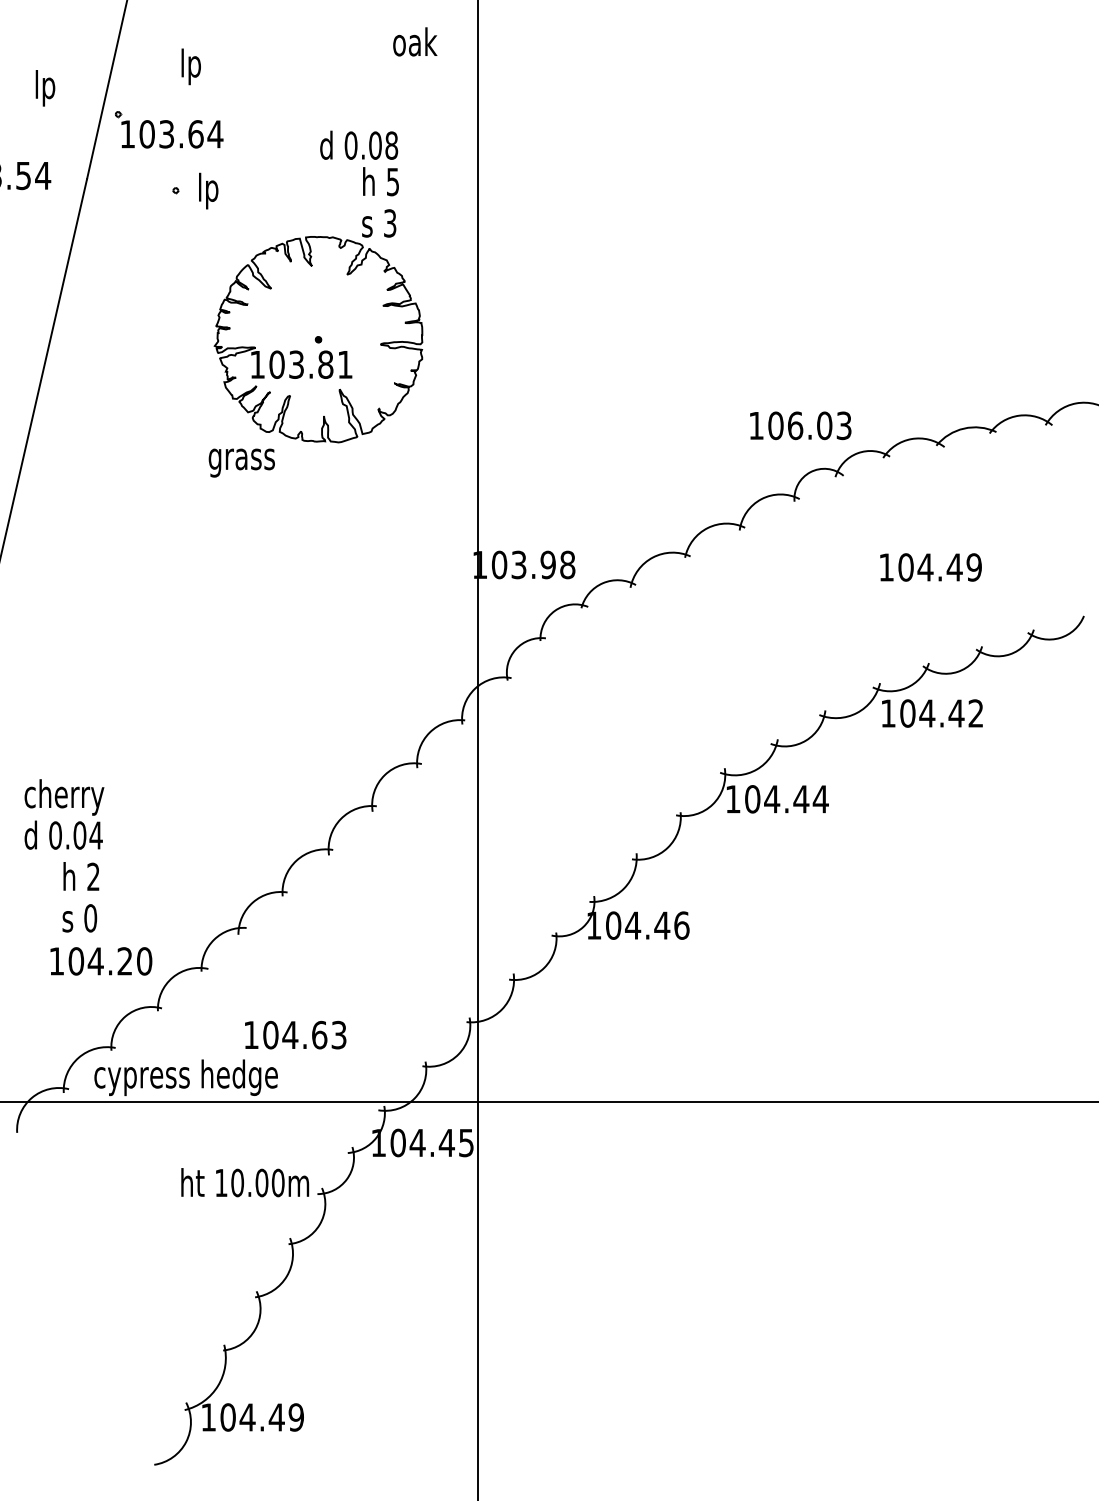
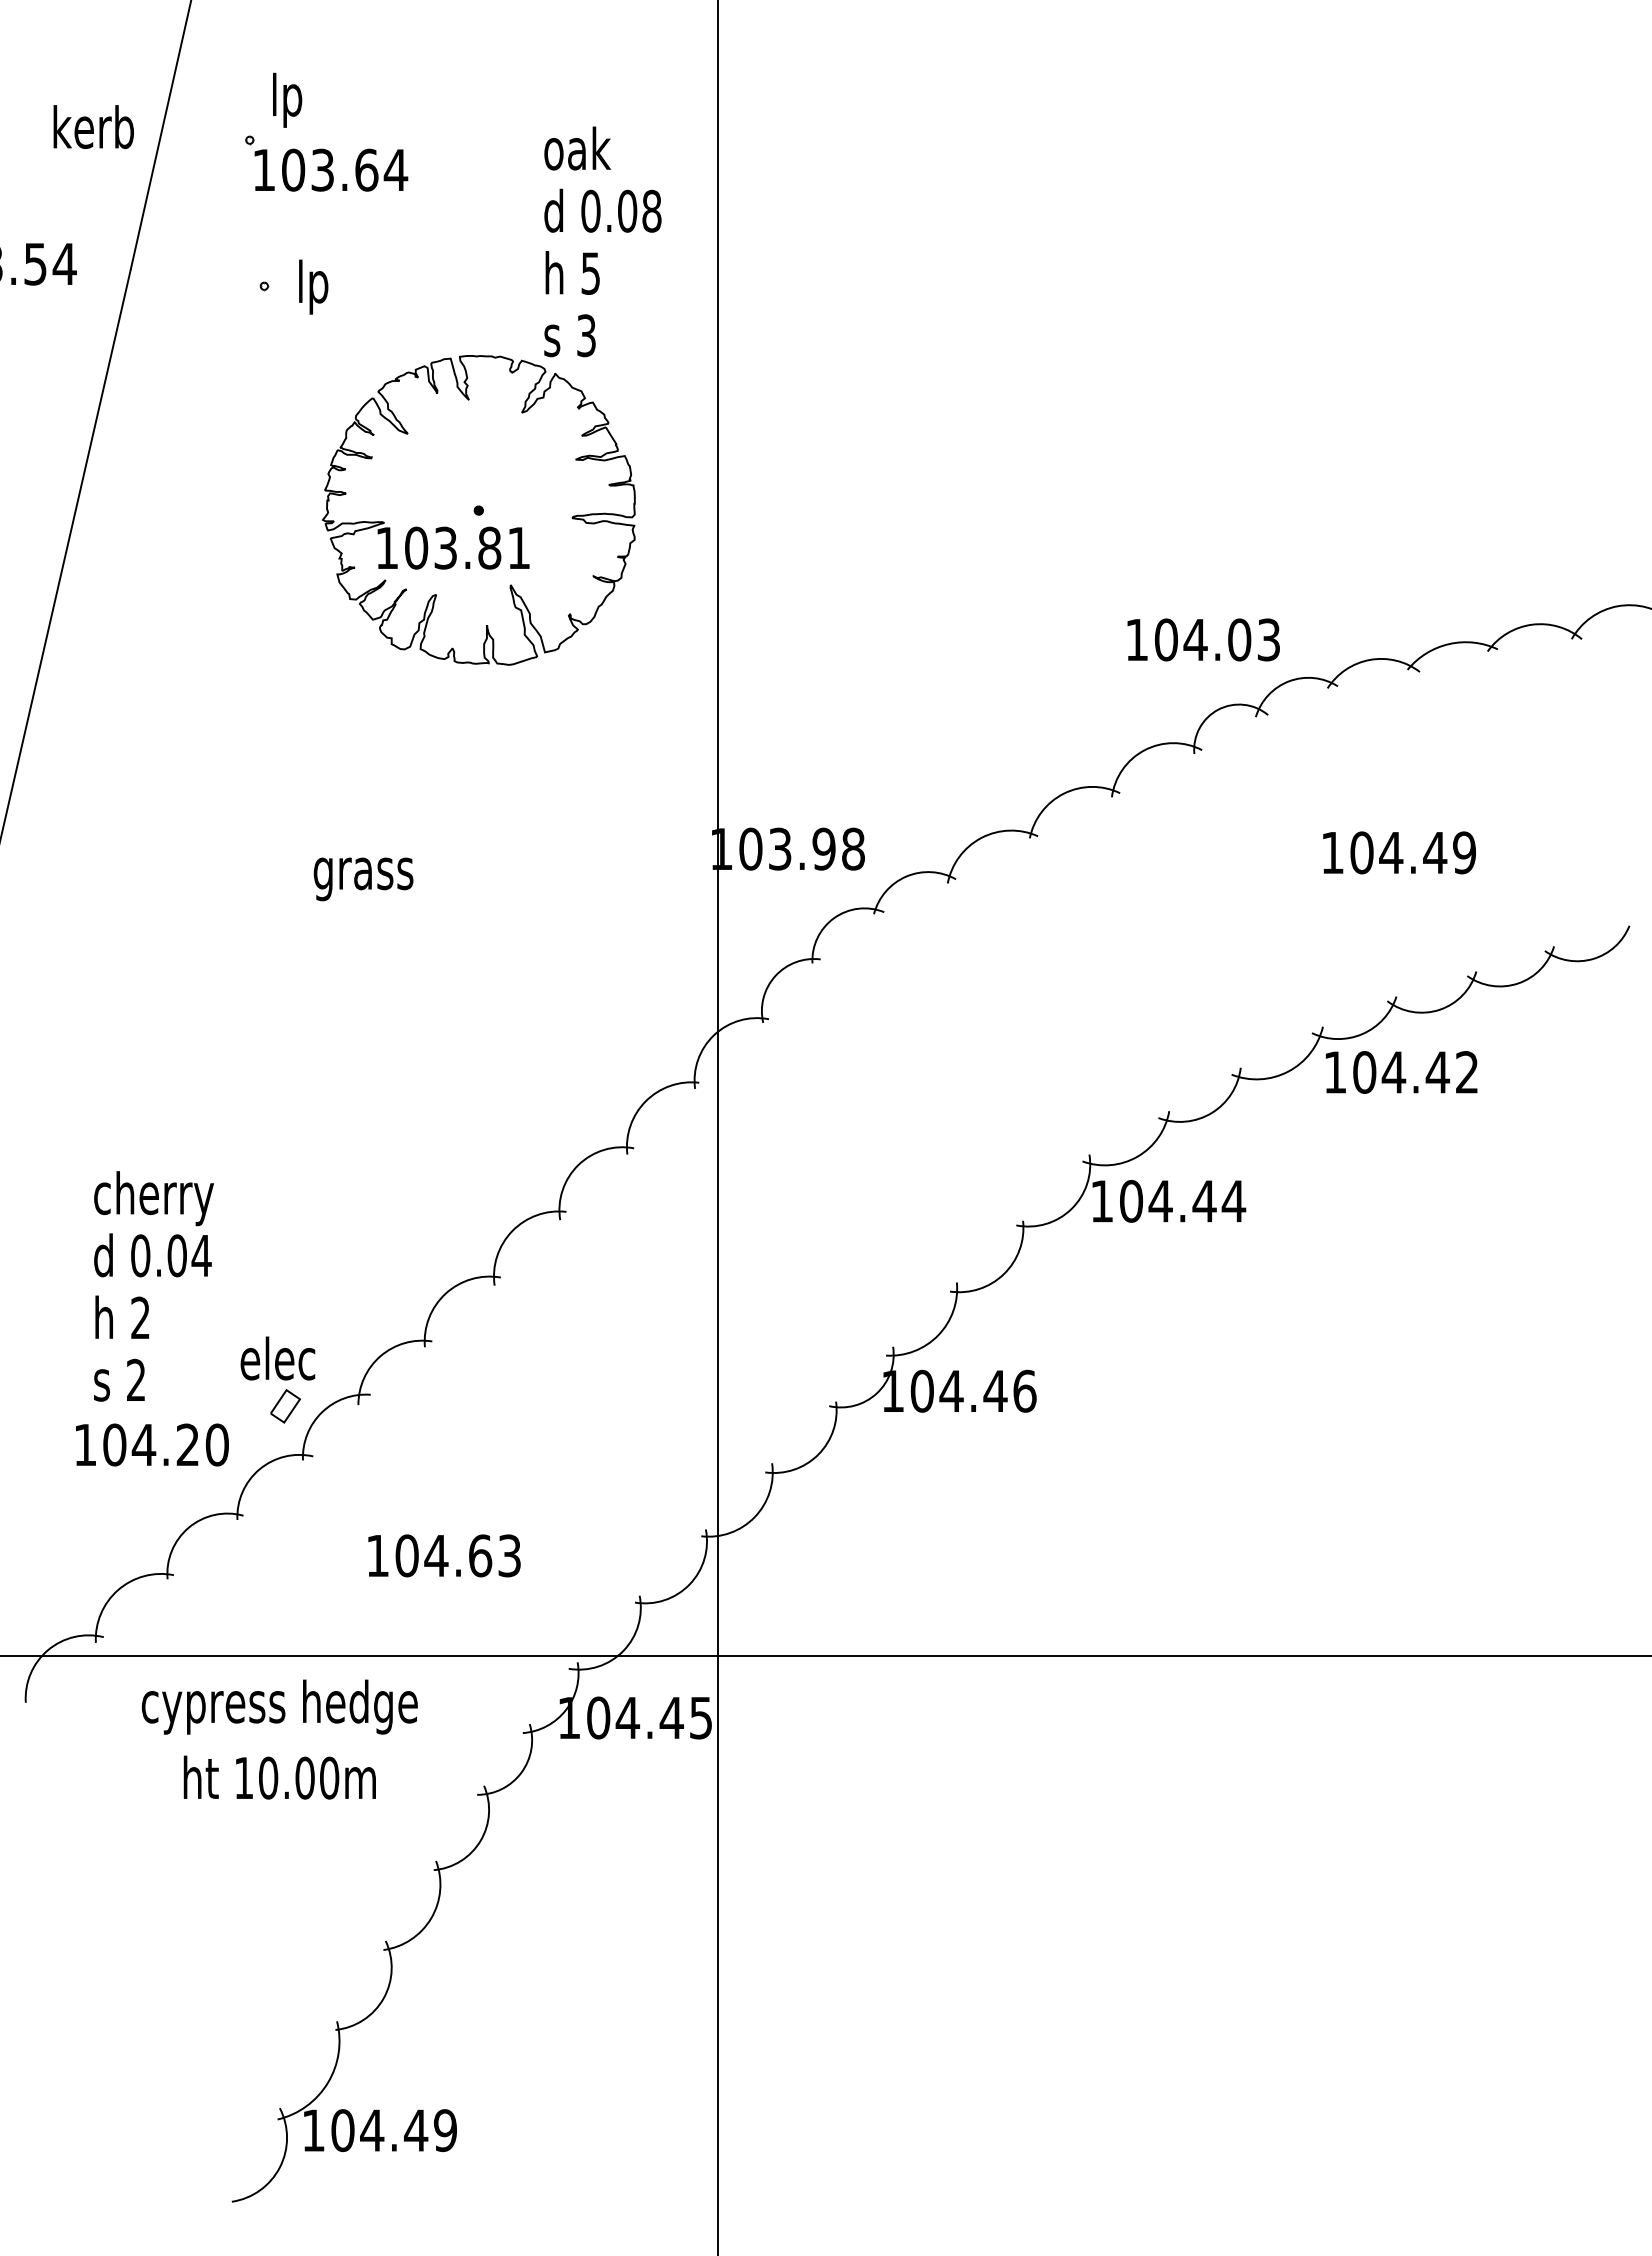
text: (415, 41) -> (577, 147), moved
text: (62, 88) -> (93, 132), lp -> kerb
part: (169, 129) -> (326, 162), moved
text: (359, 144) -> (603, 209), moved
text: (795, 425) -> (1195, 639), 106.03 -> 104.03
text: (241, 462) -> (363, 878), moved
text: (64, 814) -> (154, 1224), moved
text: (90, 918) -> (136, 1380), 0 -> 2
part: (184, 918) -> (277, 1380), added
text: (185, 1077) -> (278, 1706), moved
text: (245, 1182) -> (280, 1777), moved

